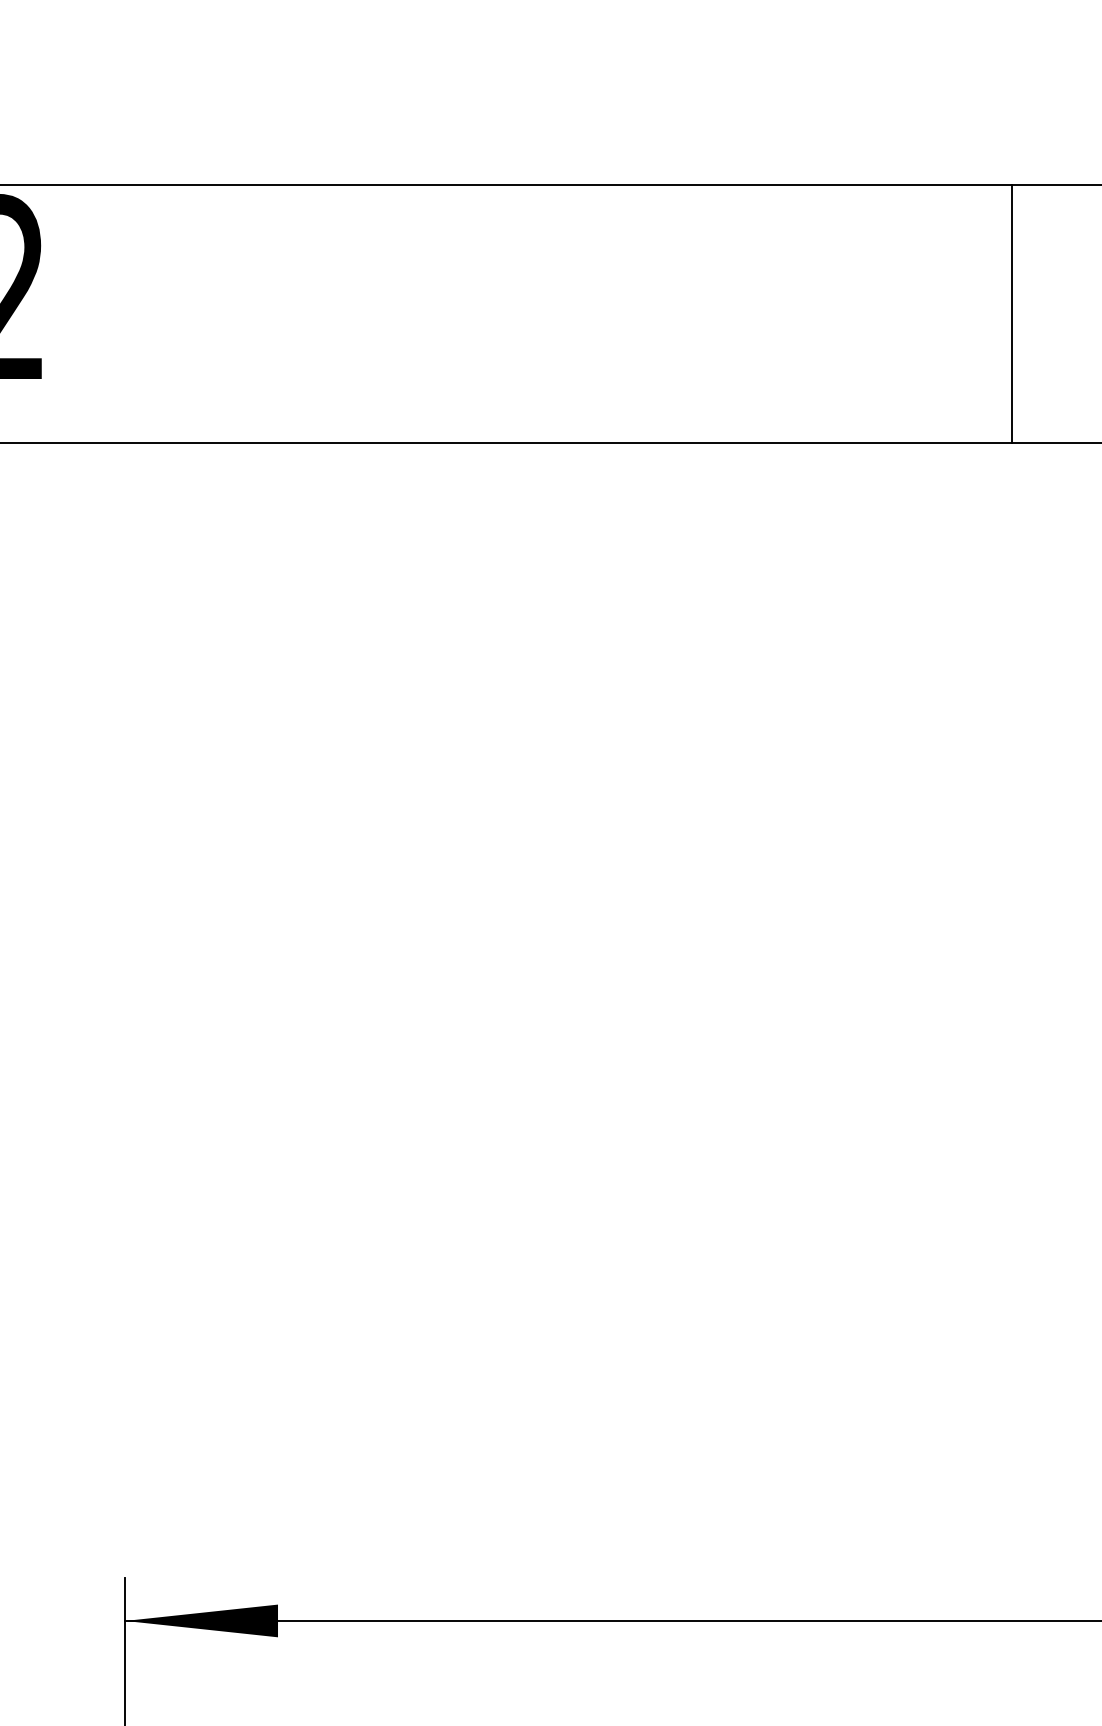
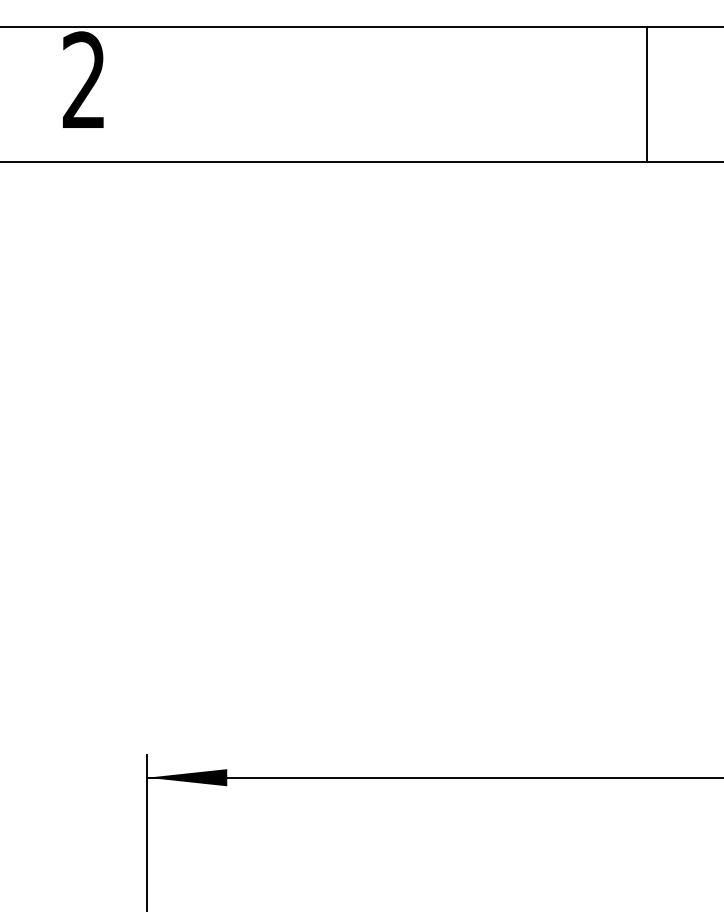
line: (1012, 312) -> (647, 93), moved

